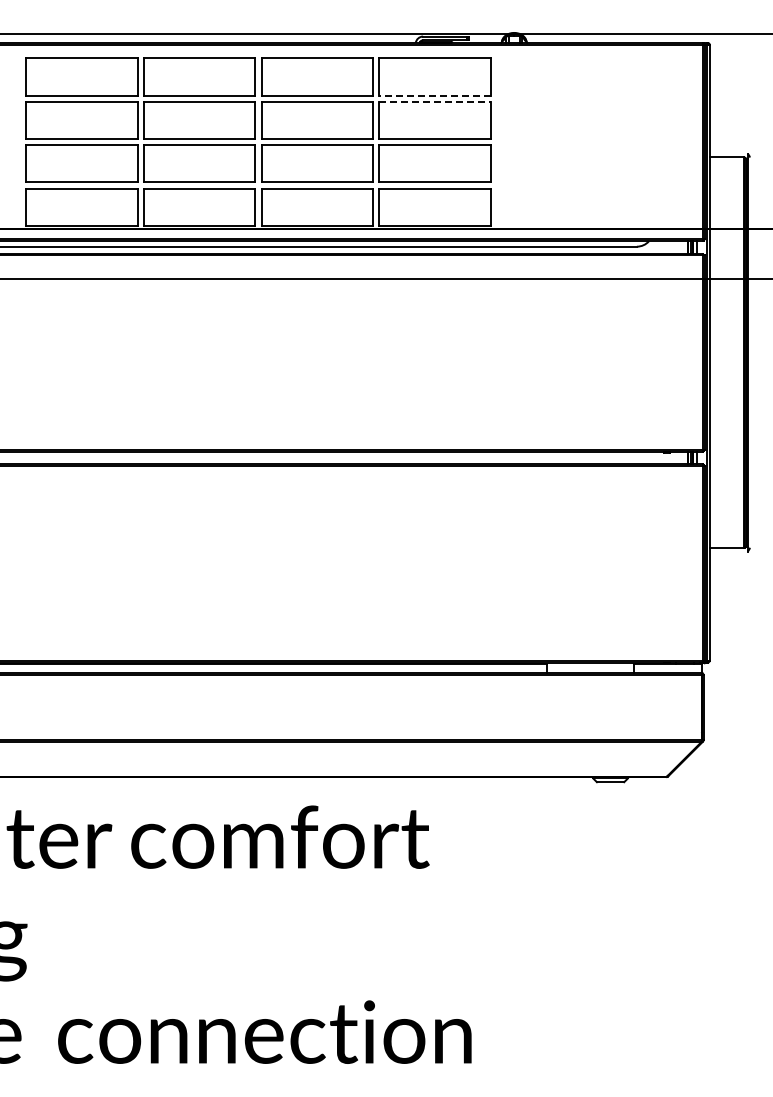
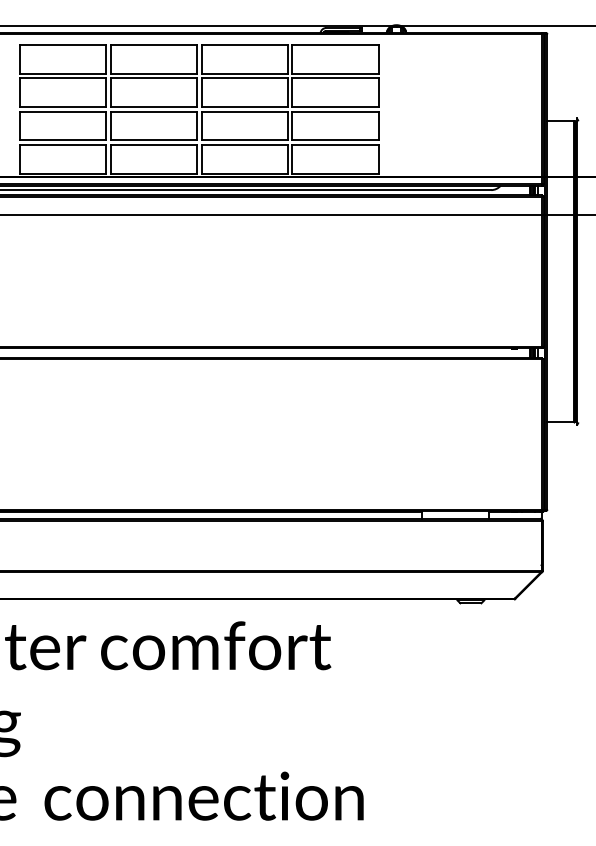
line: (435, 95) -> (335, 73), dashed -> solid
line: (435, 101) -> (335, 78), dashed -> solid

